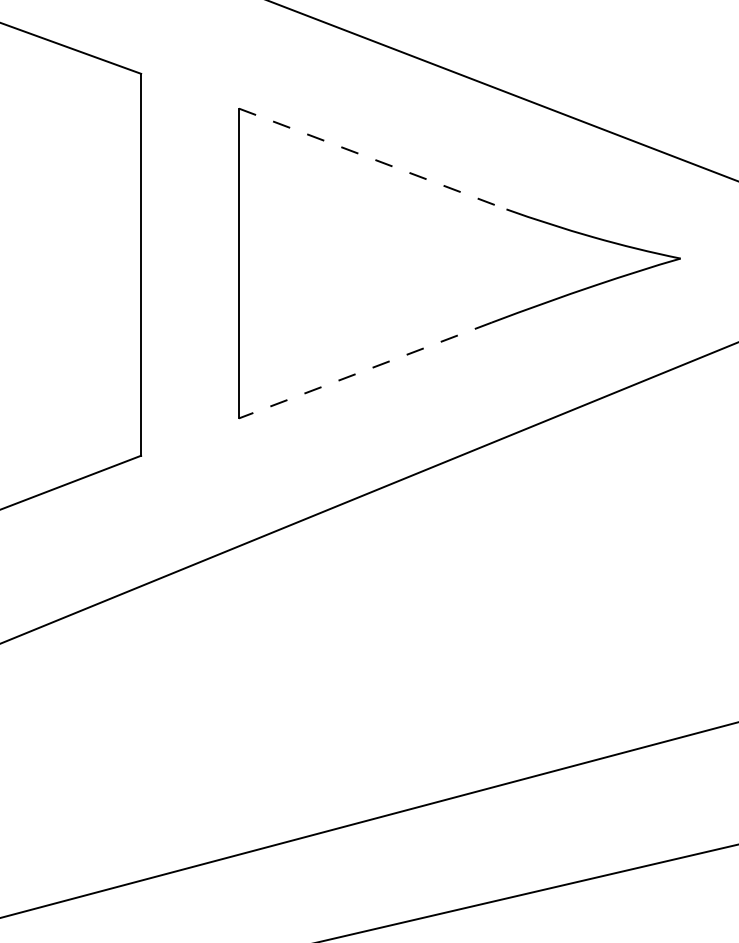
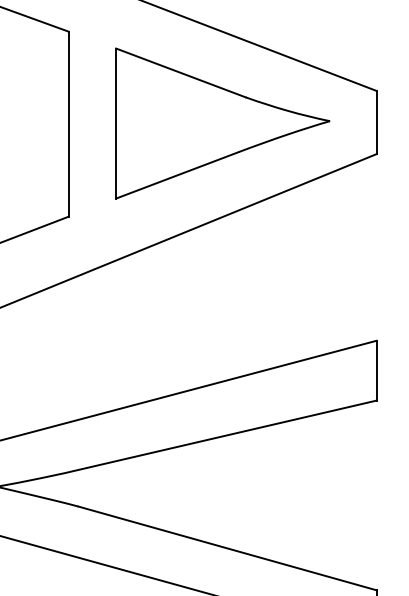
line: (373, 160) -> (181, 73), dashed -> solid
line: (363, 370) -> (176, 175), dashed -> solid

